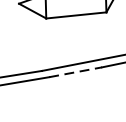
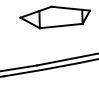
line: (76, 72) -> (61, 66), dashed -> solid

